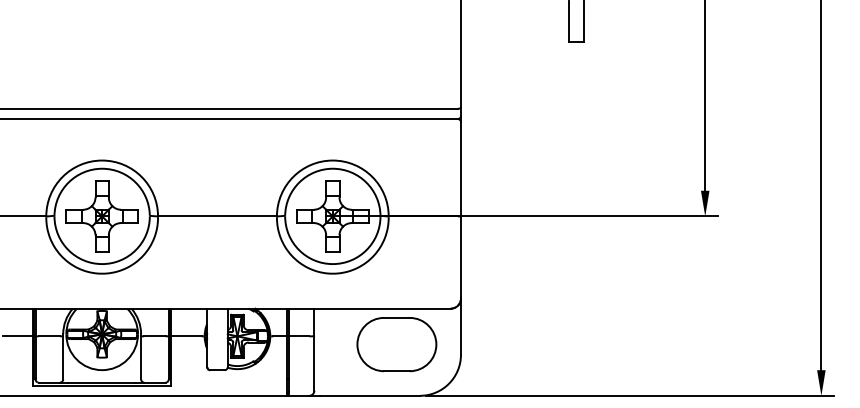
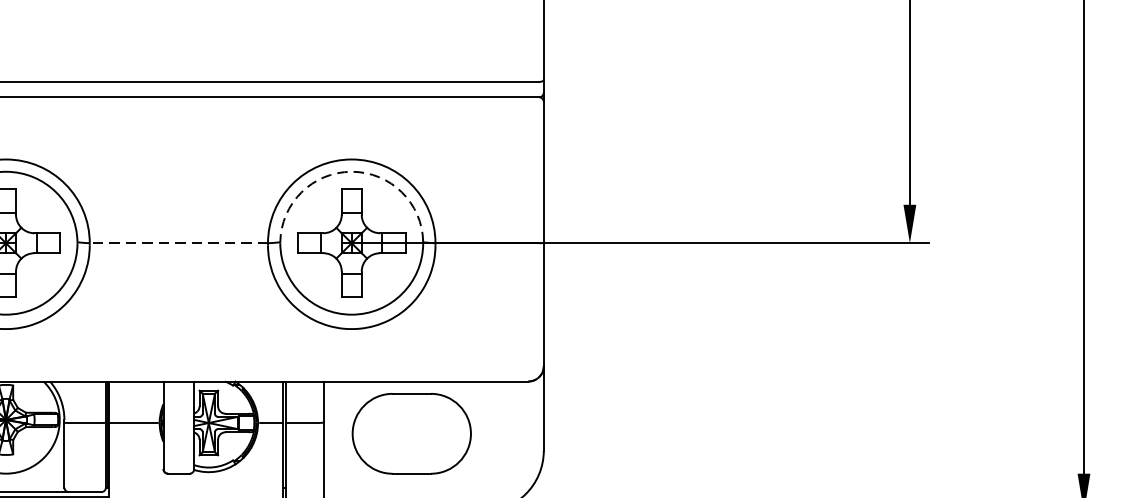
arc: (332, 168) -> (351, 171), solid -> dashed
line: (217, 216) -> (178, 243), solid -> dashed
part: (396, 344) -> (411, 433), moved

